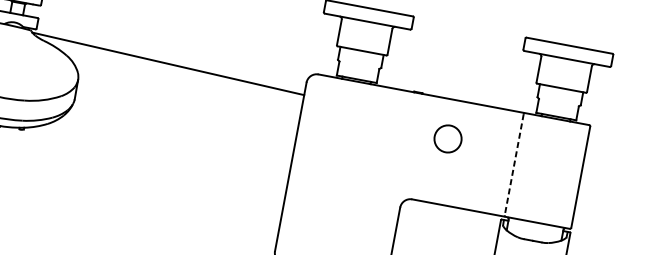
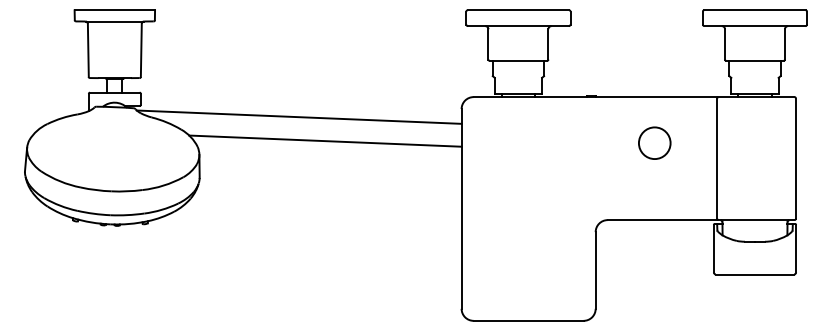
line: (186, 87) -> (325, 140), added
circle: (447, 138) -> (654, 142), moved
line: (514, 164) -> (717, 158), dashed -> solid

